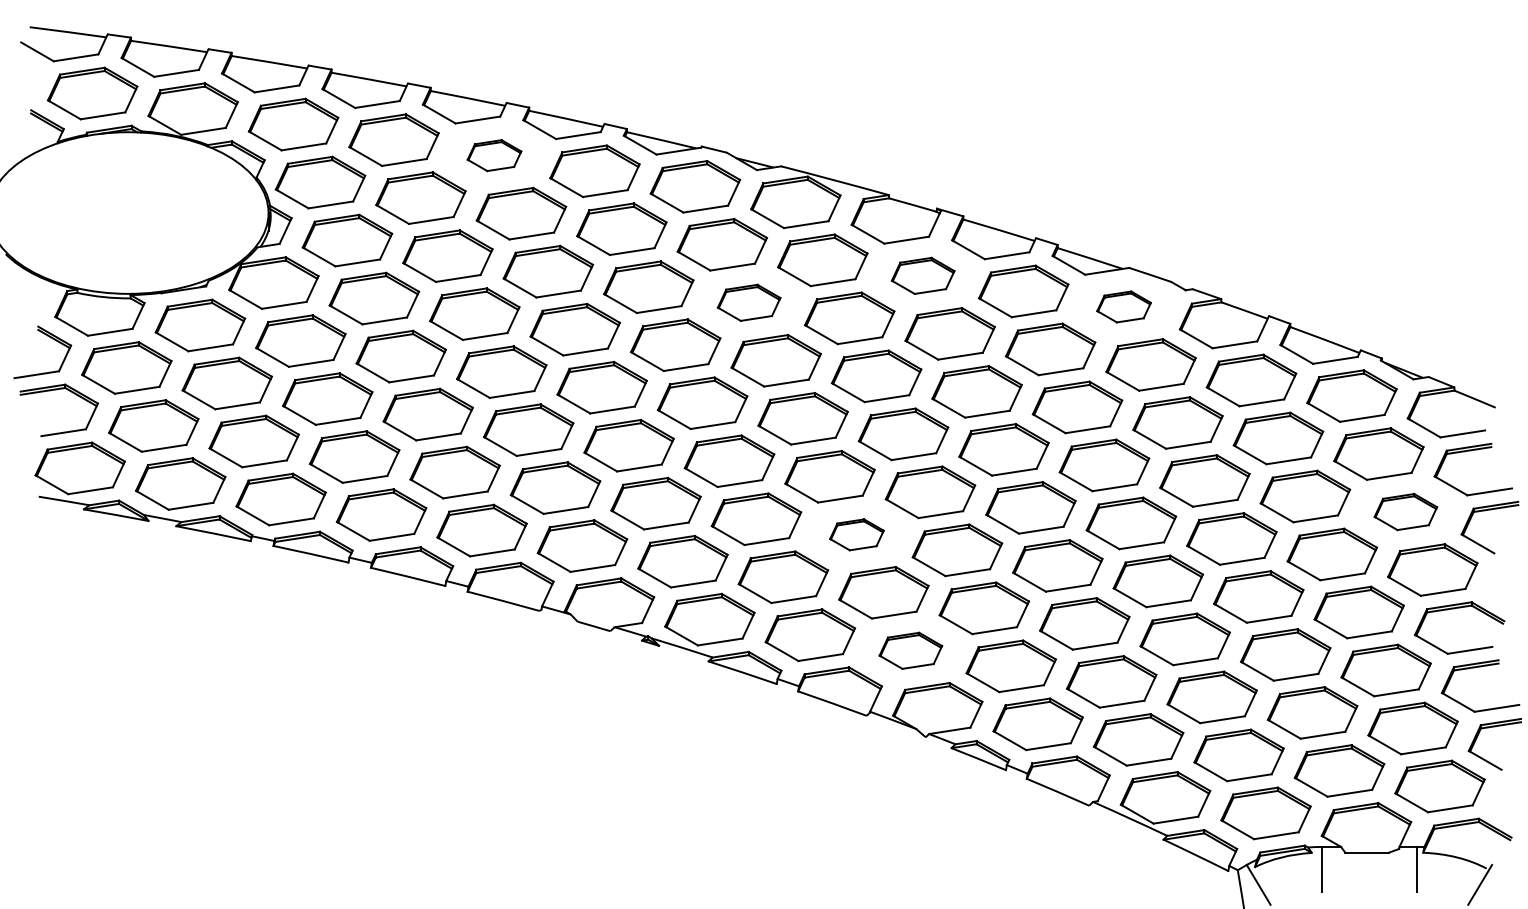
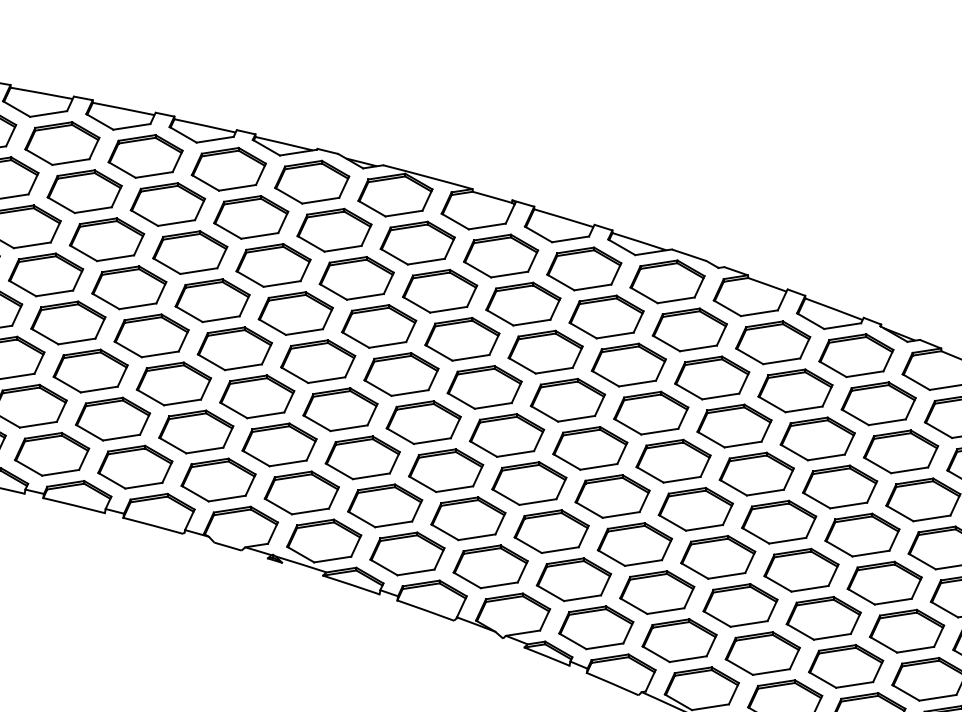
part: (494, 155) -> (145, 156), size x1.67
part: (922, 275) -> (500, 255), size x1.43
part: (748, 302) -> (356, 278), size x1.43
part: (1123, 306) -> (667, 281), size x1.67
part: (1405, 511) -> (900, 451), size x1.43
part: (856, 534) -> (445, 470), size x1.67
part: (910, 650) -> (490, 566), size x1.43

